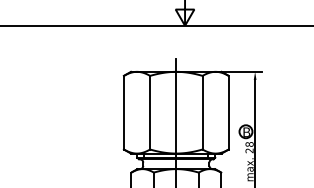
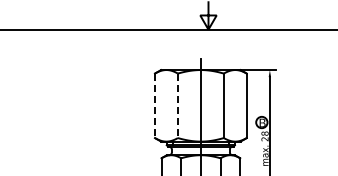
line: (123, 113) -> (154, 106), solid -> dashed
line: (149, 113) -> (177, 106), solid -> dashed

